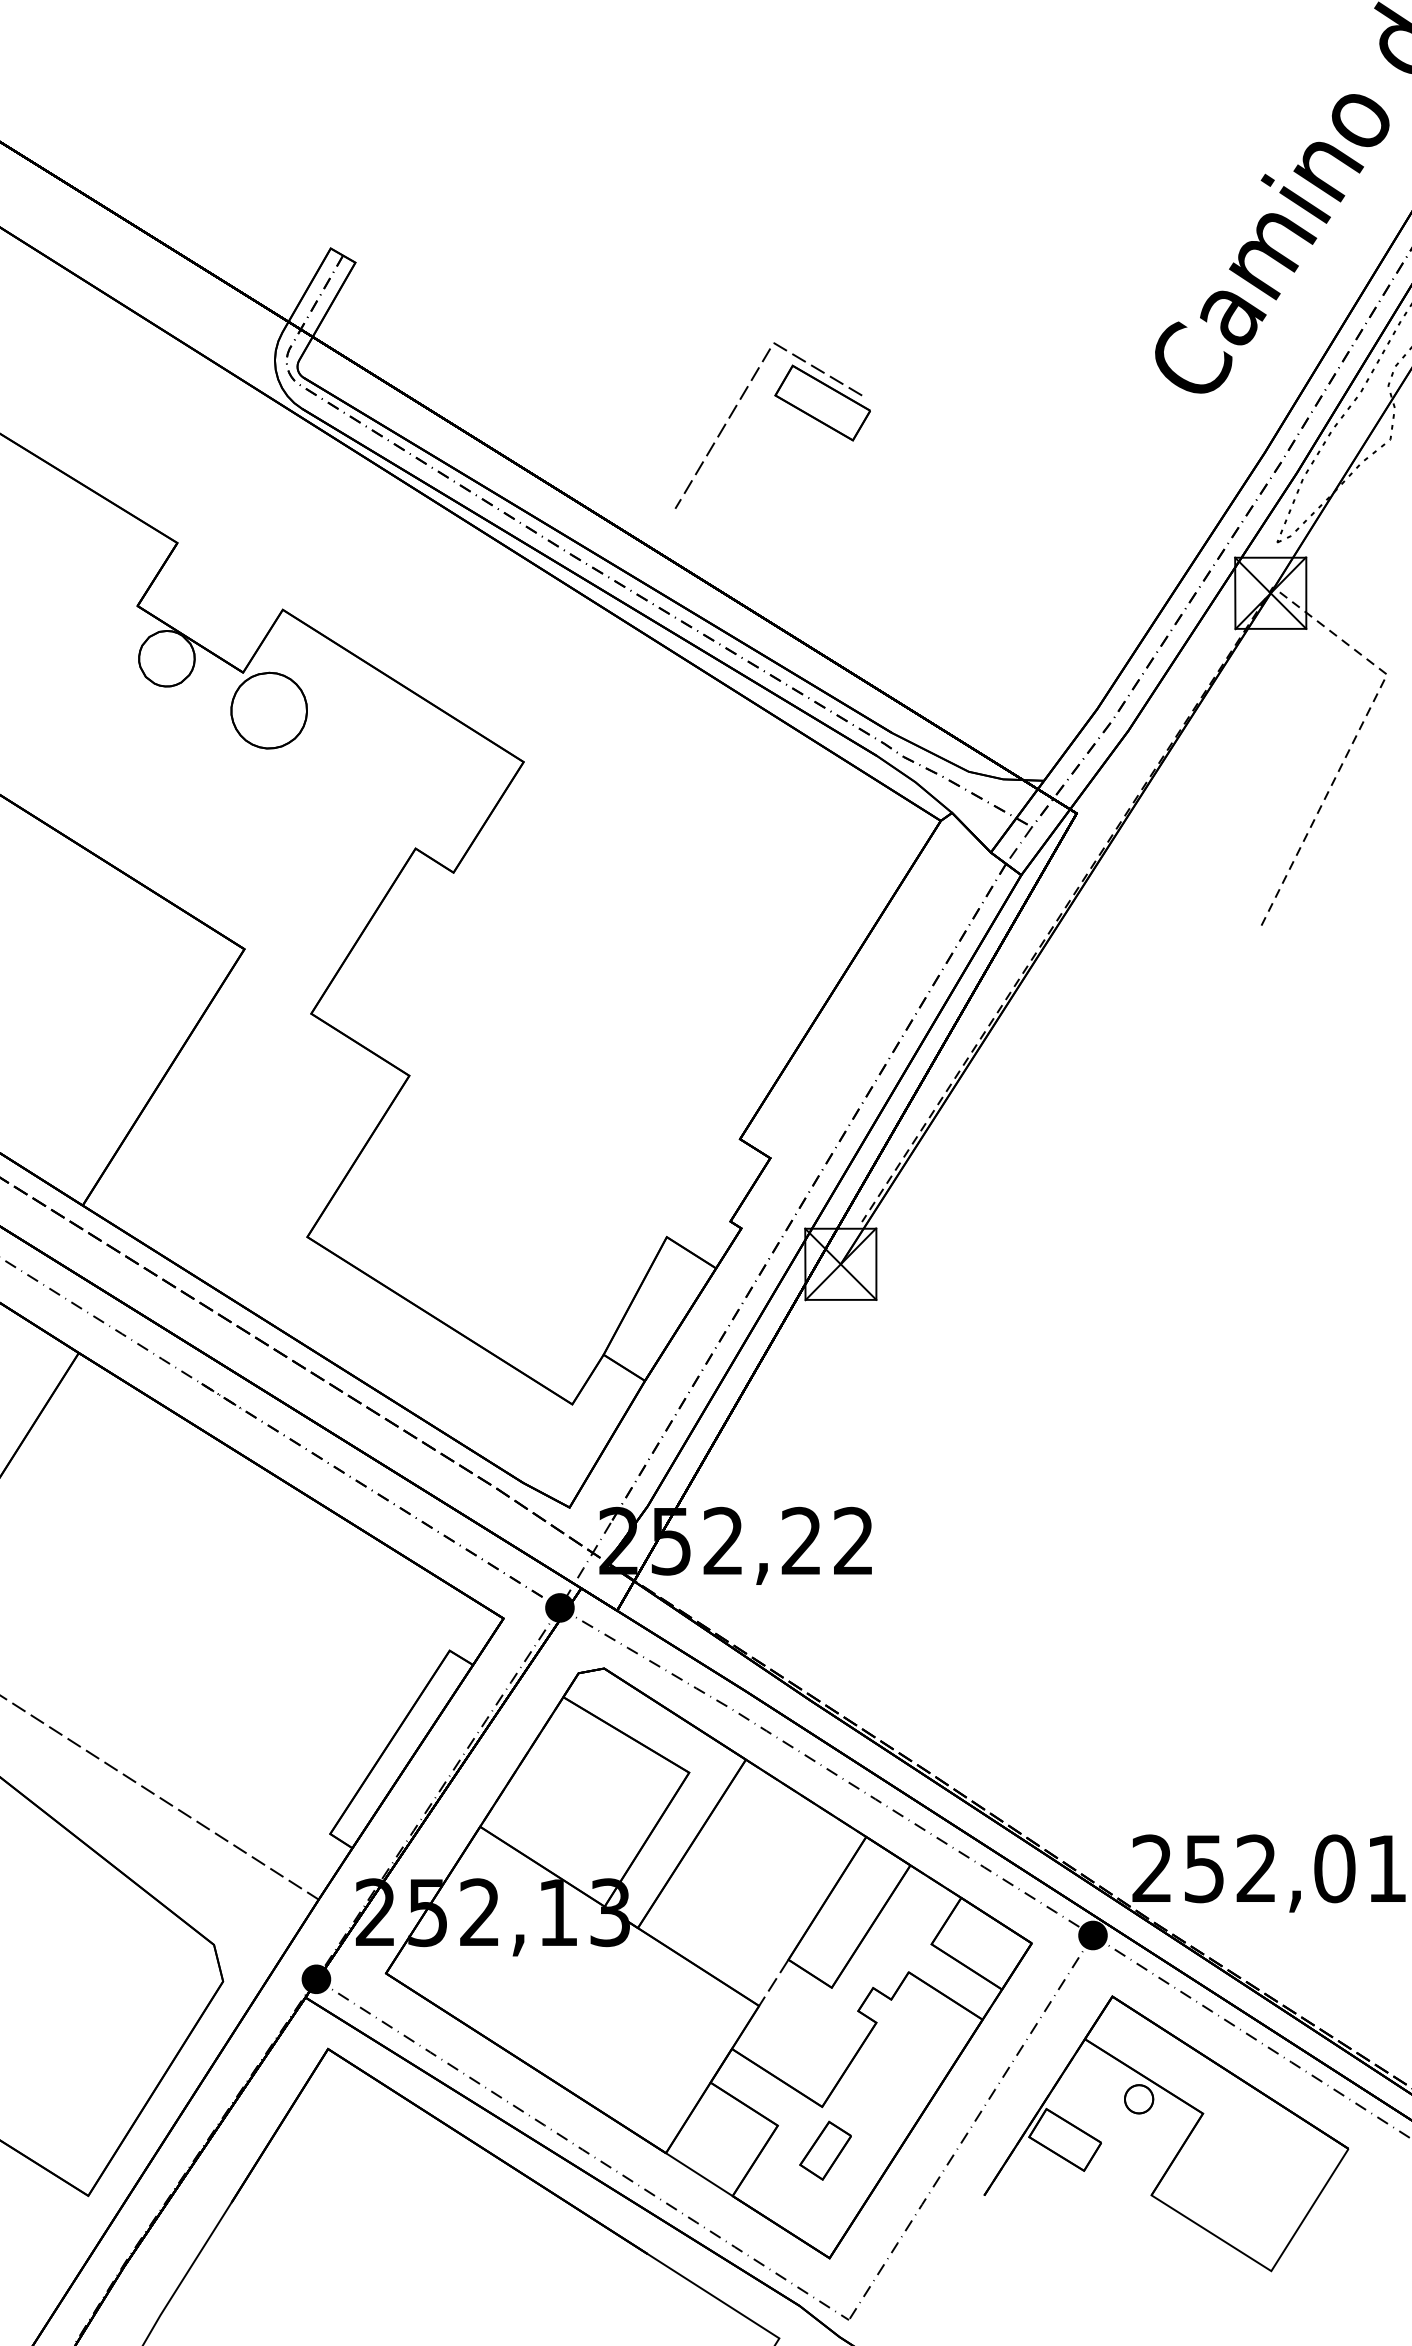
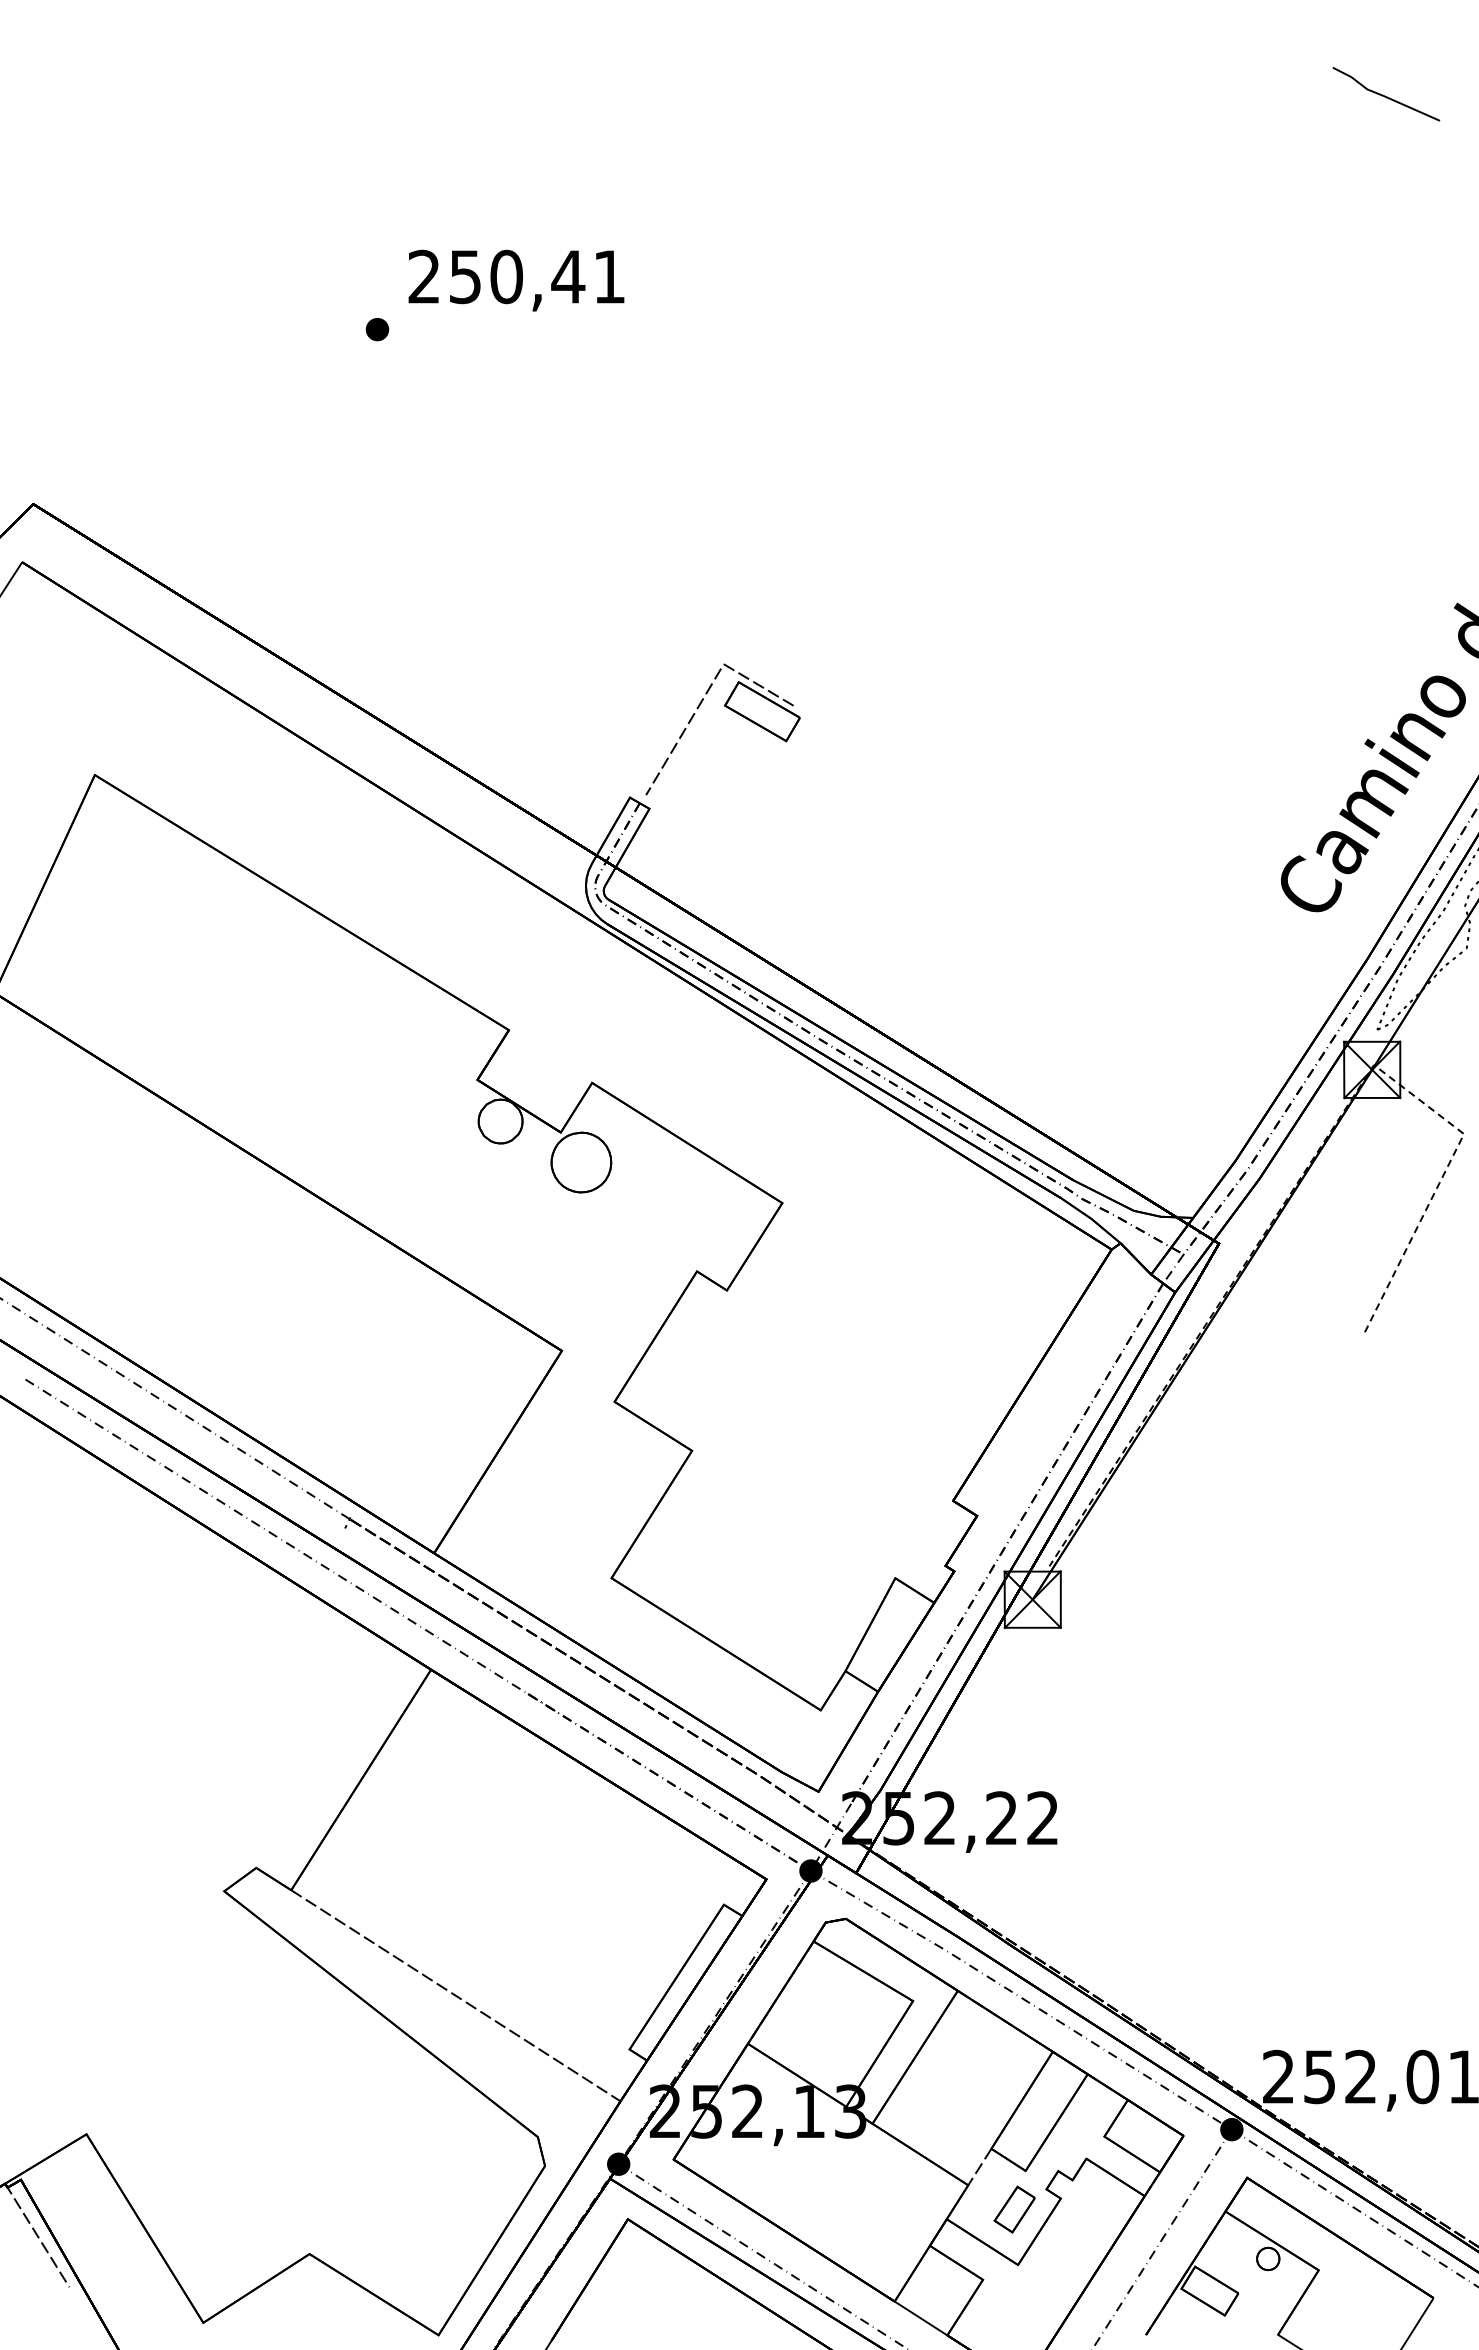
part: (784, 402) -> (732, 711), moved
part: (825, 2150) -> (1014, 2209), moved

